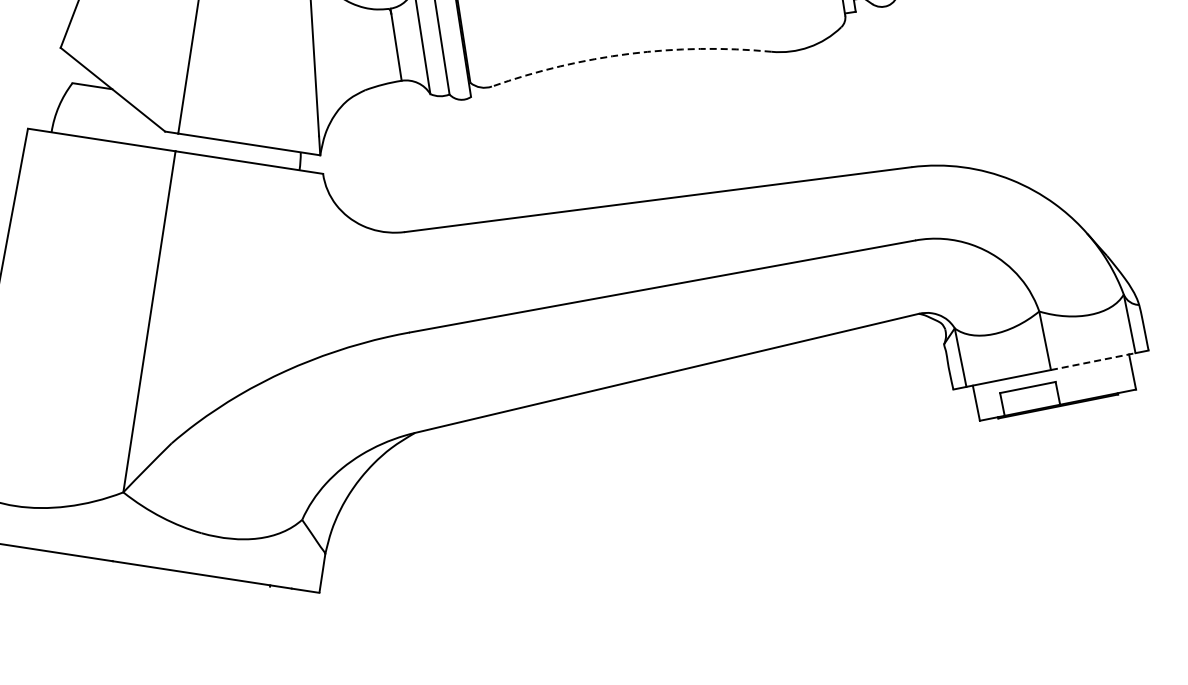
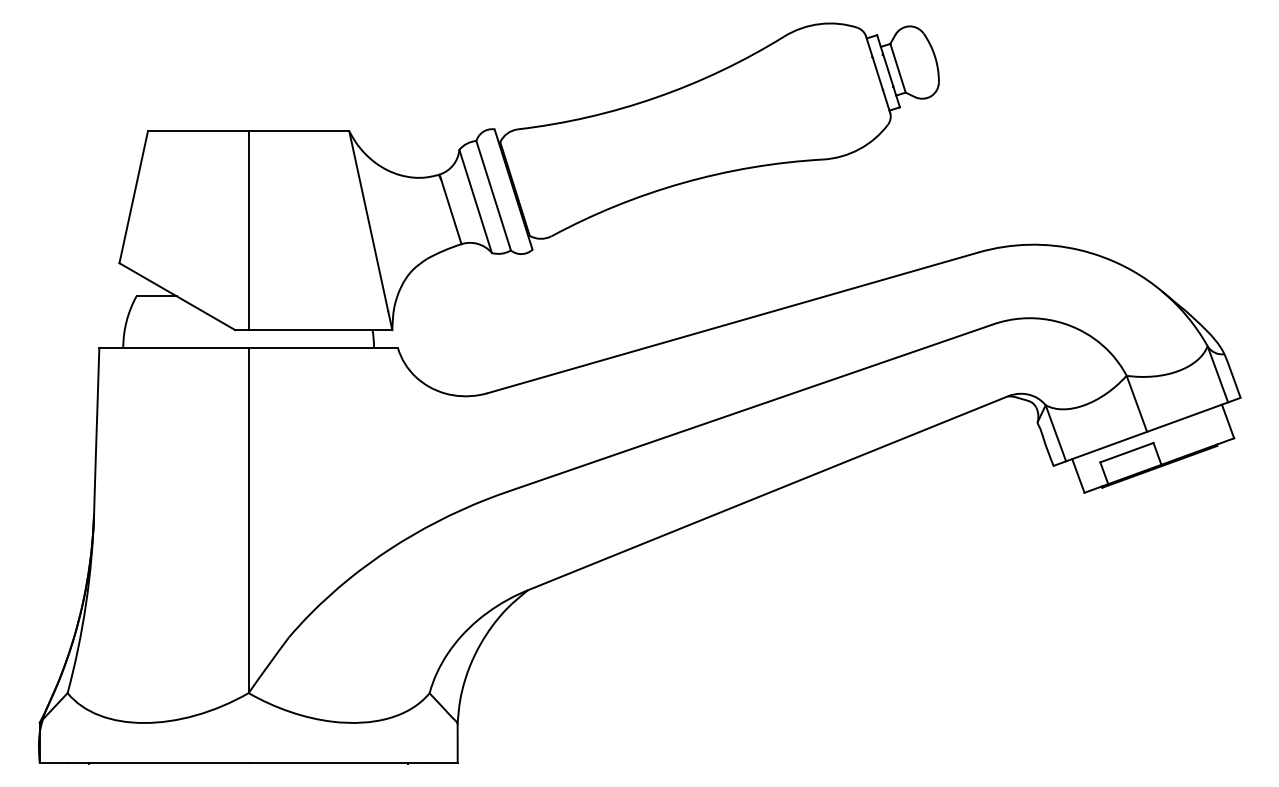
arc: (630, 54) -> (683, 183), dashed -> solid
line: (1094, 361) -> (1188, 416), dashed -> solid

